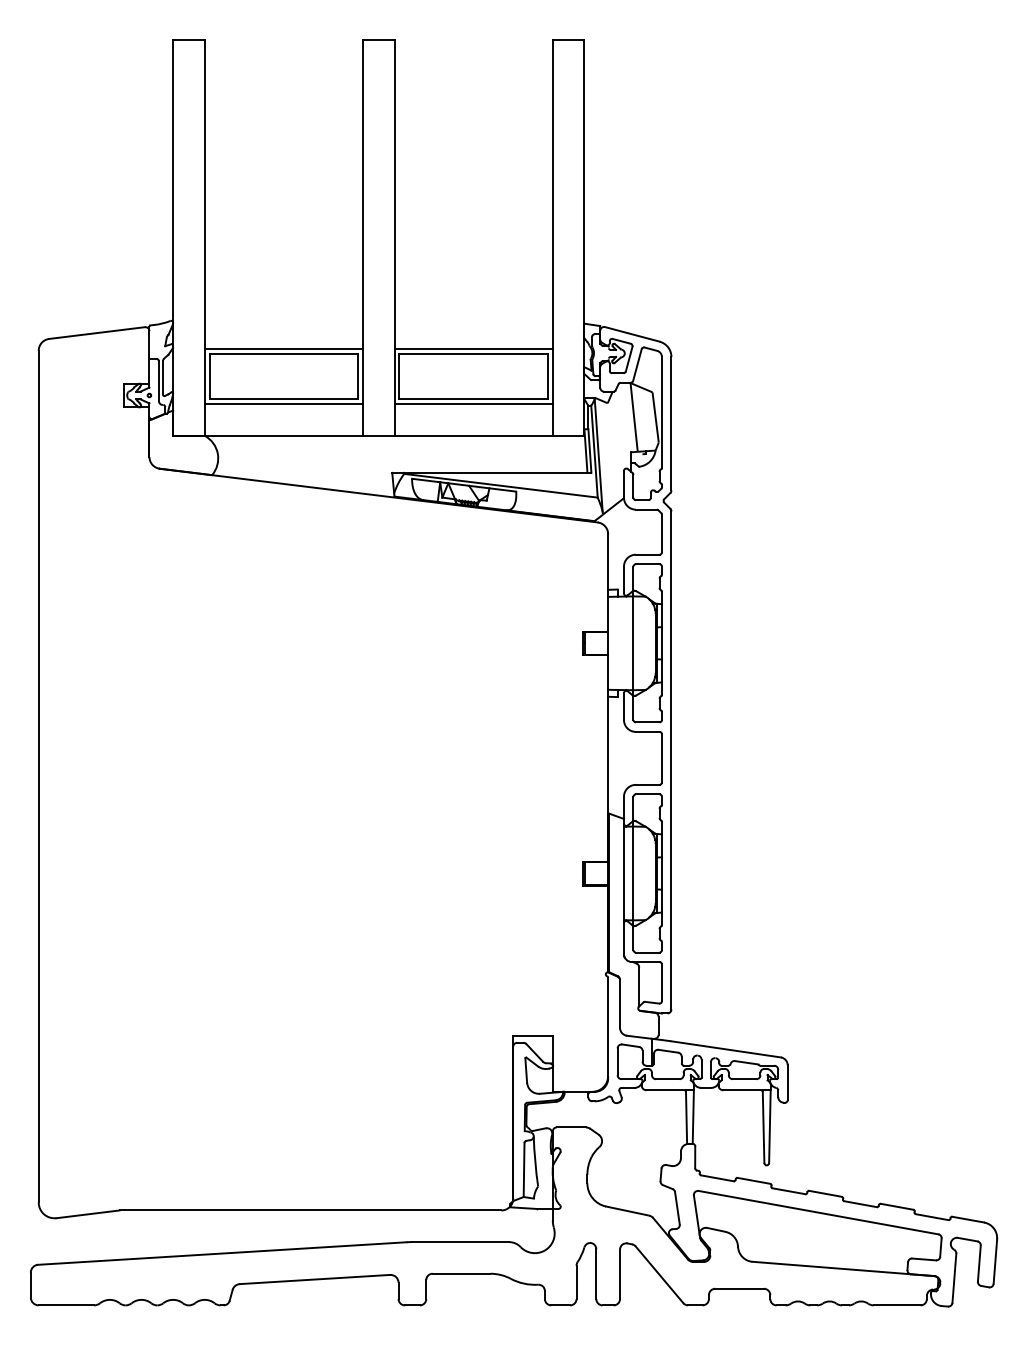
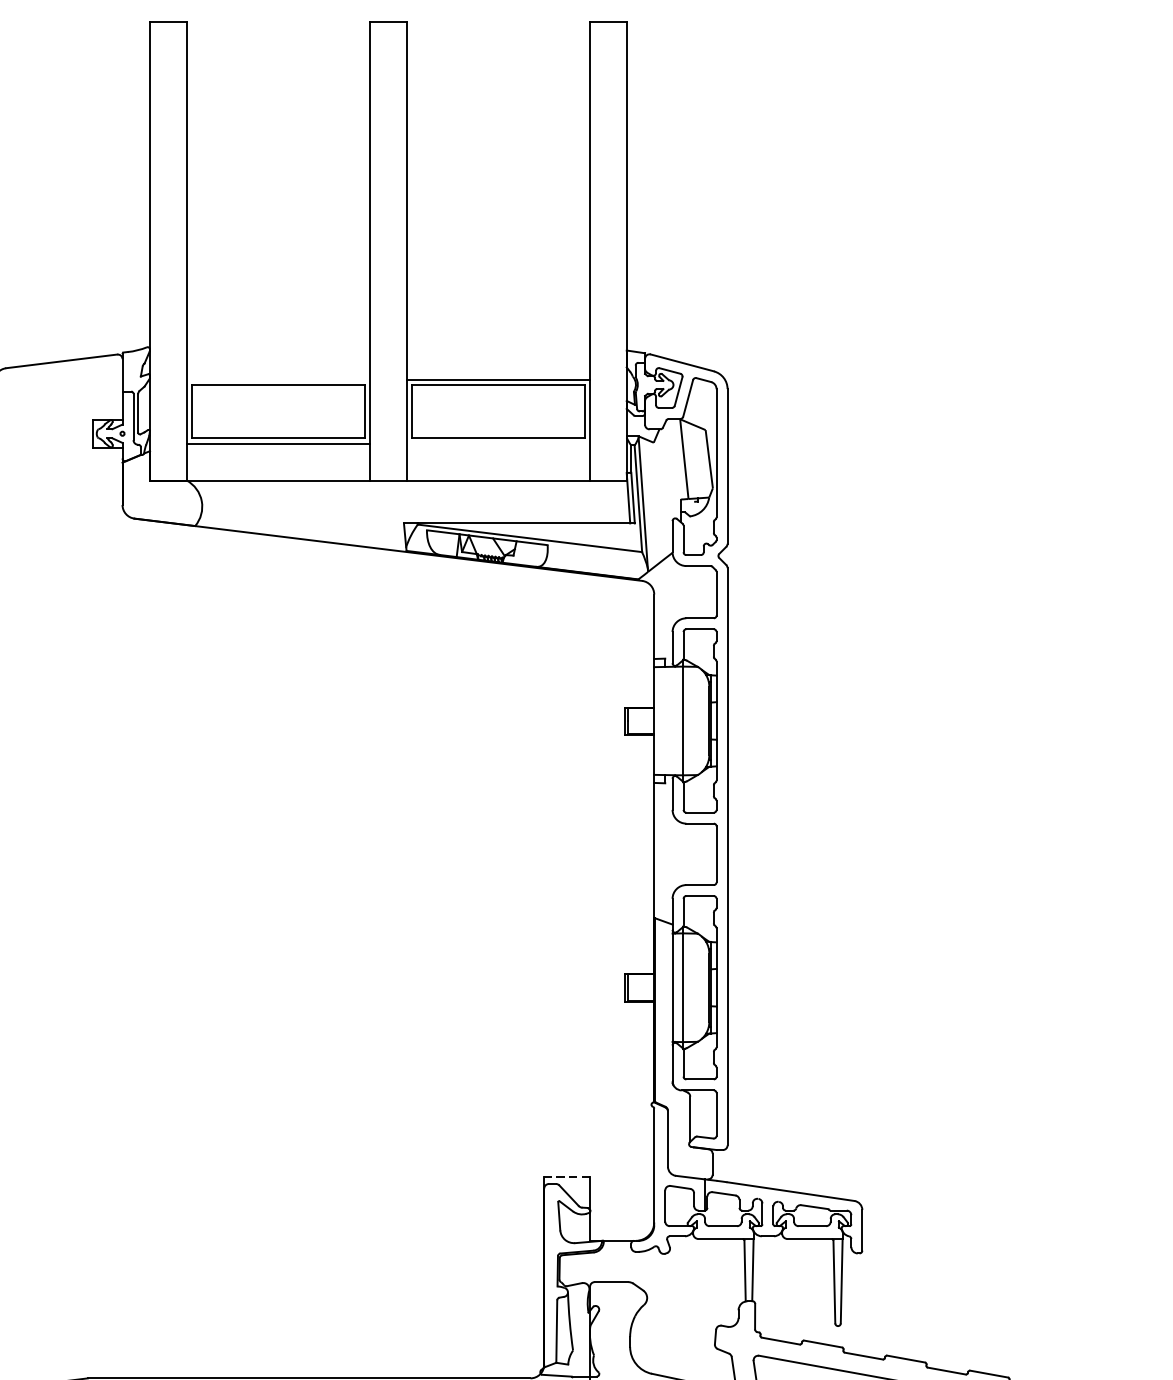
line: (283, 348) -> (277, 379), removed
line: (473, 404) -> (498, 444), removed
line: (533, 1036) -> (567, 1176), solid -> dashed

